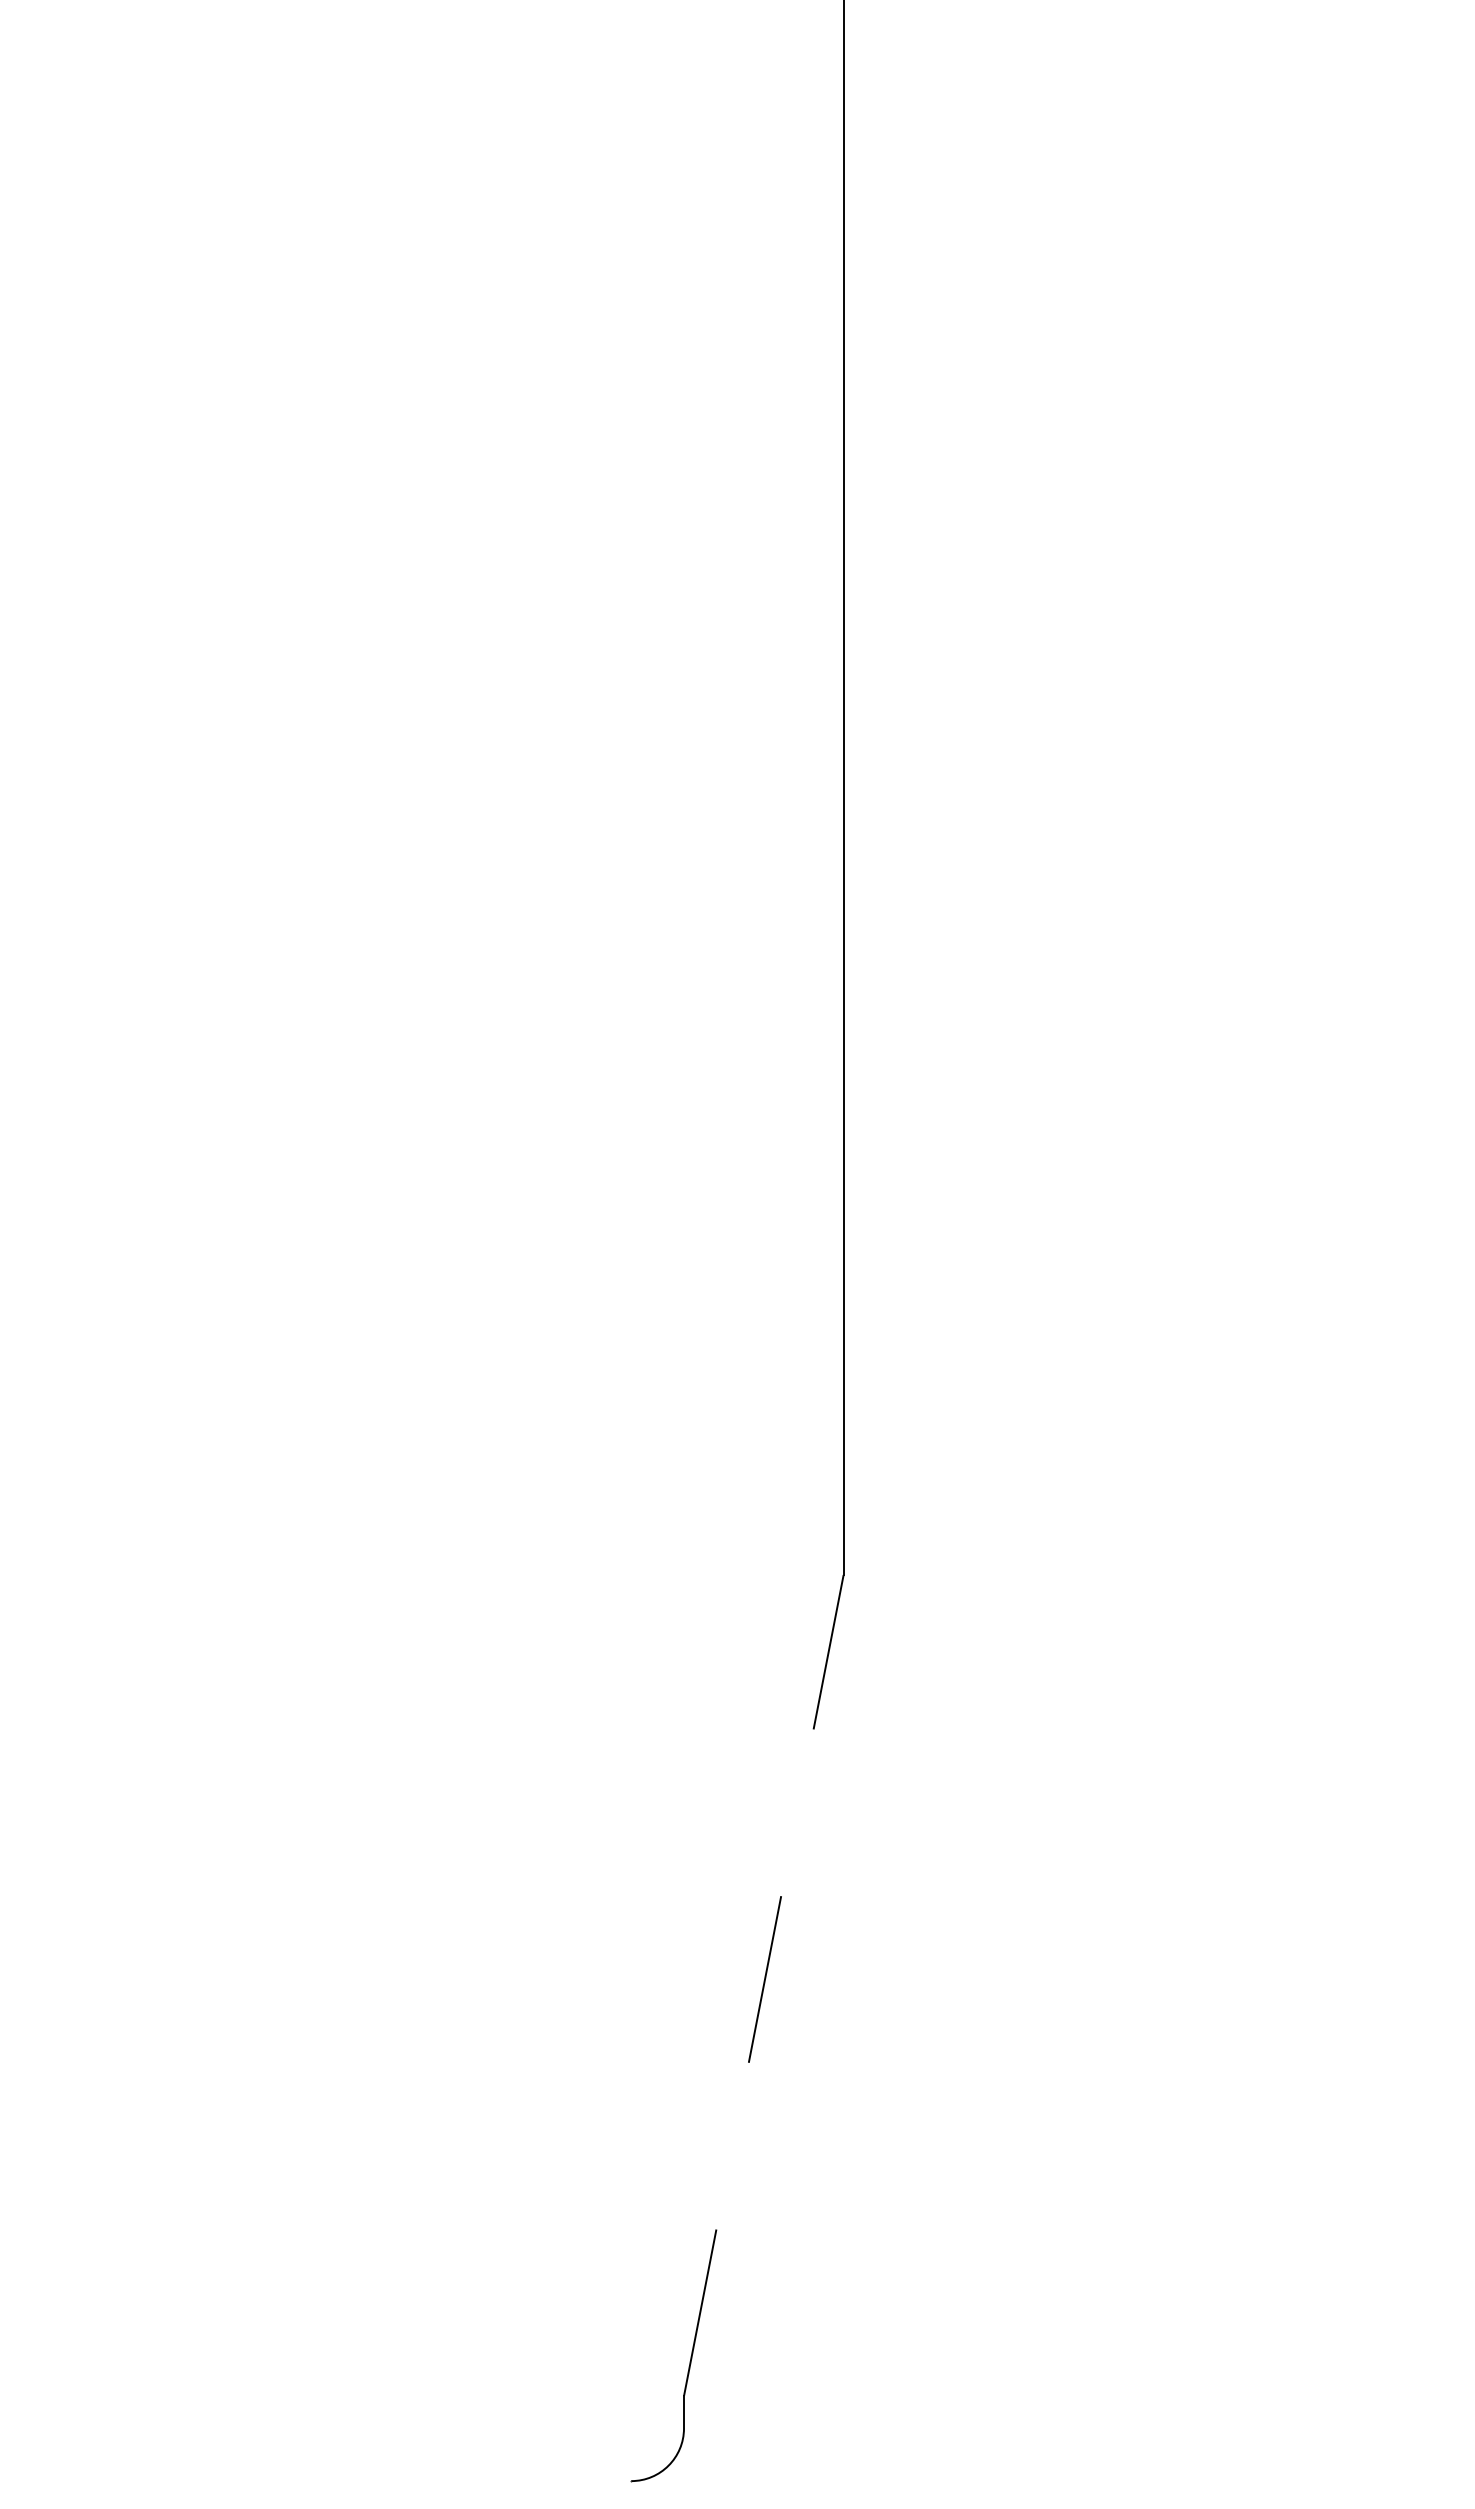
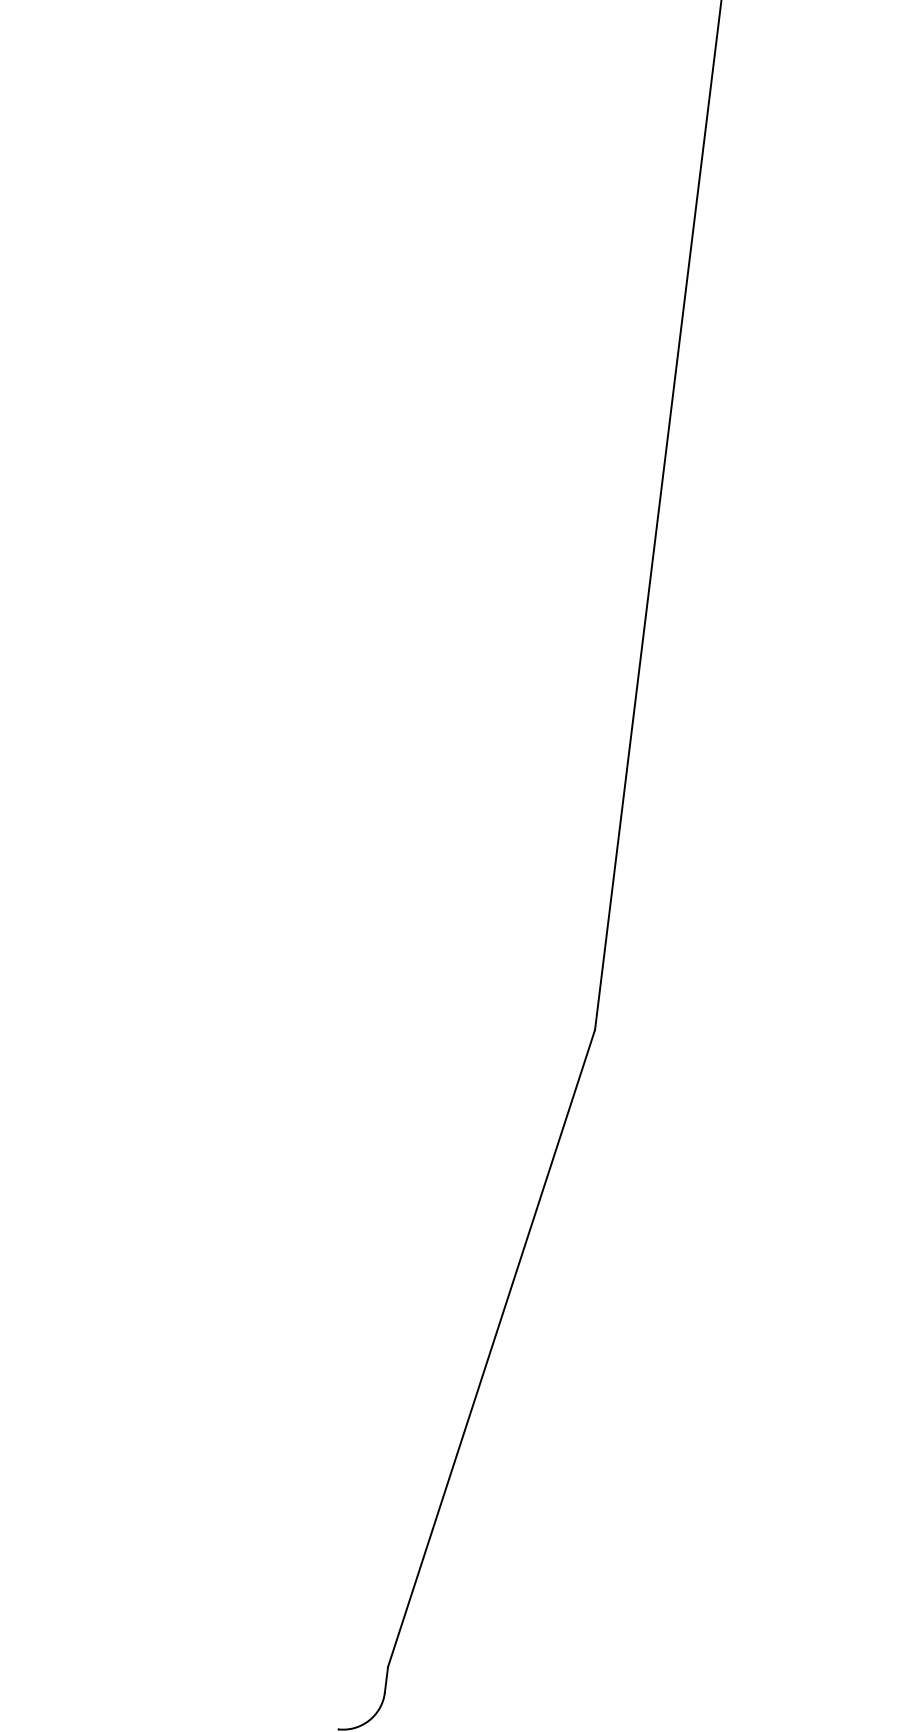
line: (763, 1985) -> (491, 1348), dashed -> solid

